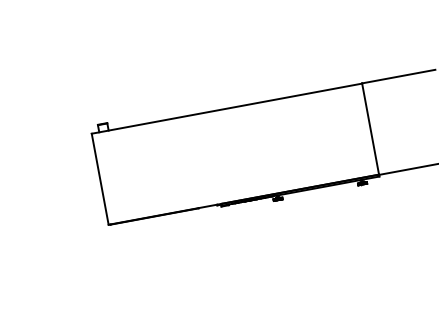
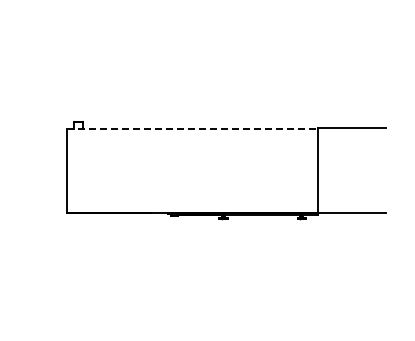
line: (226, 108) -> (192, 128), solid -> dashed

